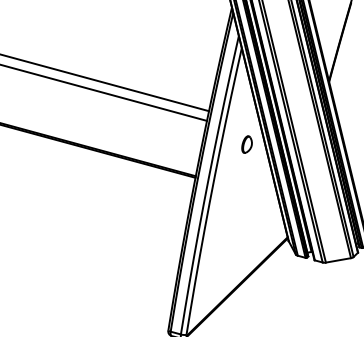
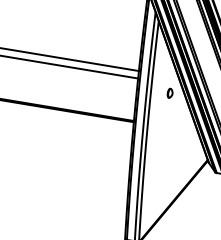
part: (246, 144) -> (169, 93), size x0.7

